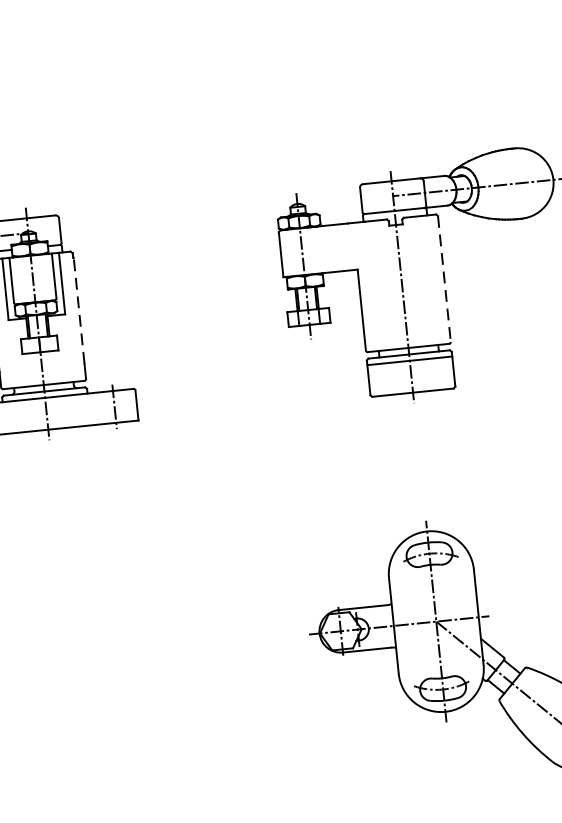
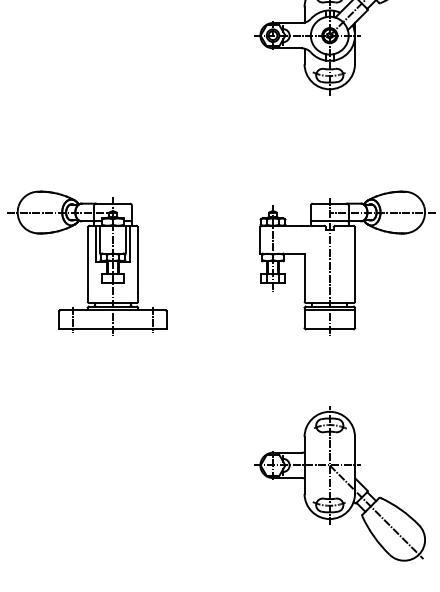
line: (445, 279) -> (355, 264), dashed -> solid
line: (79, 309) -> (138, 260), dashed -> solid

